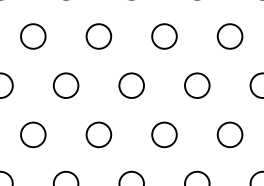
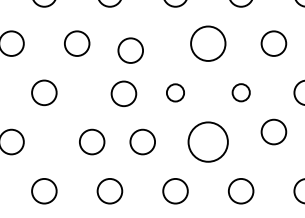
circle: (98, 36) -> (130, 50), moved
circle: (164, 36) -> (208, 43), size x1.4
circle: (65, 85) -> (123, 93), moved
circle: (131, 85) -> (175, 92), size x0.7
circle: (197, 85) -> (241, 92), size x0.7
circle: (33, 134) -> (92, 141), moved
circle: (164, 134) -> (208, 141), size x1.6
circle: (229, 134) -> (273, 131), moved

